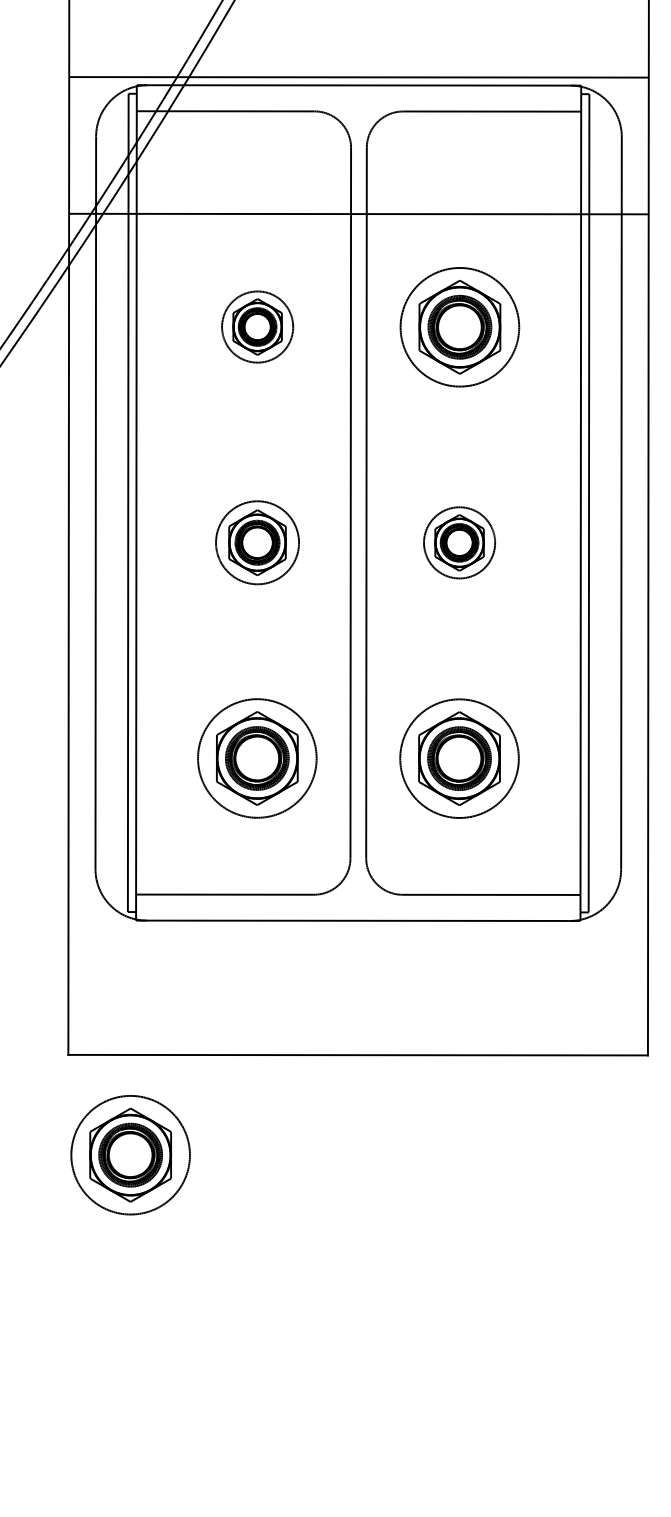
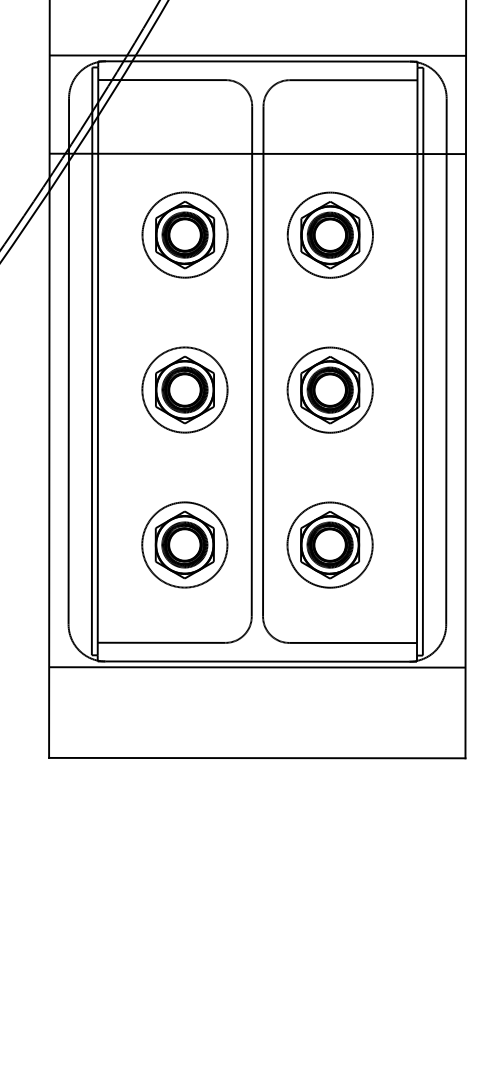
part: (256, 326) -> (184, 234), size x1.67
part: (256, 542) -> (184, 389), size x1.43
part: (458, 542) -> (329, 389), size x1.67
line: (358, 929) -> (257, 667), added
part: (130, 1154) -> (93, 829), removed

